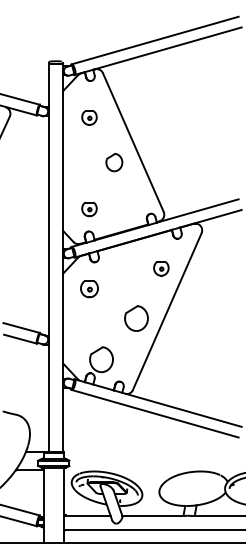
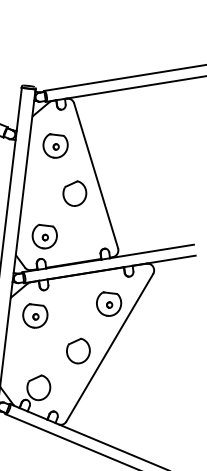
part: (89, 117) -> (55, 145), size x1.67
part: (114, 162) -> (75, 193), size x1.43
part: (89, 209) -> (44, 237), size x1.67
part: (161, 268) -> (109, 304), size x1.67
part: (89, 289) -> (35, 316), size x1.43

